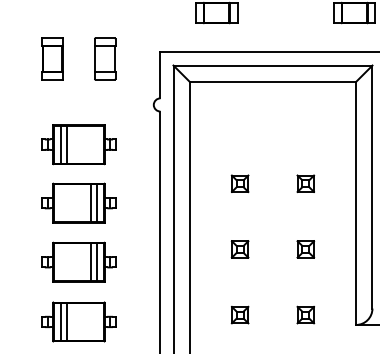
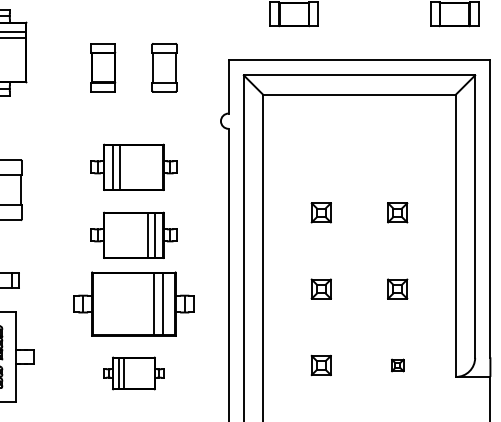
part: (78, 261) -> (133, 303), size x1.4
part: (305, 315) -> (397, 365), size x0.6
part: (78, 322) -> (133, 373), size x0.7

